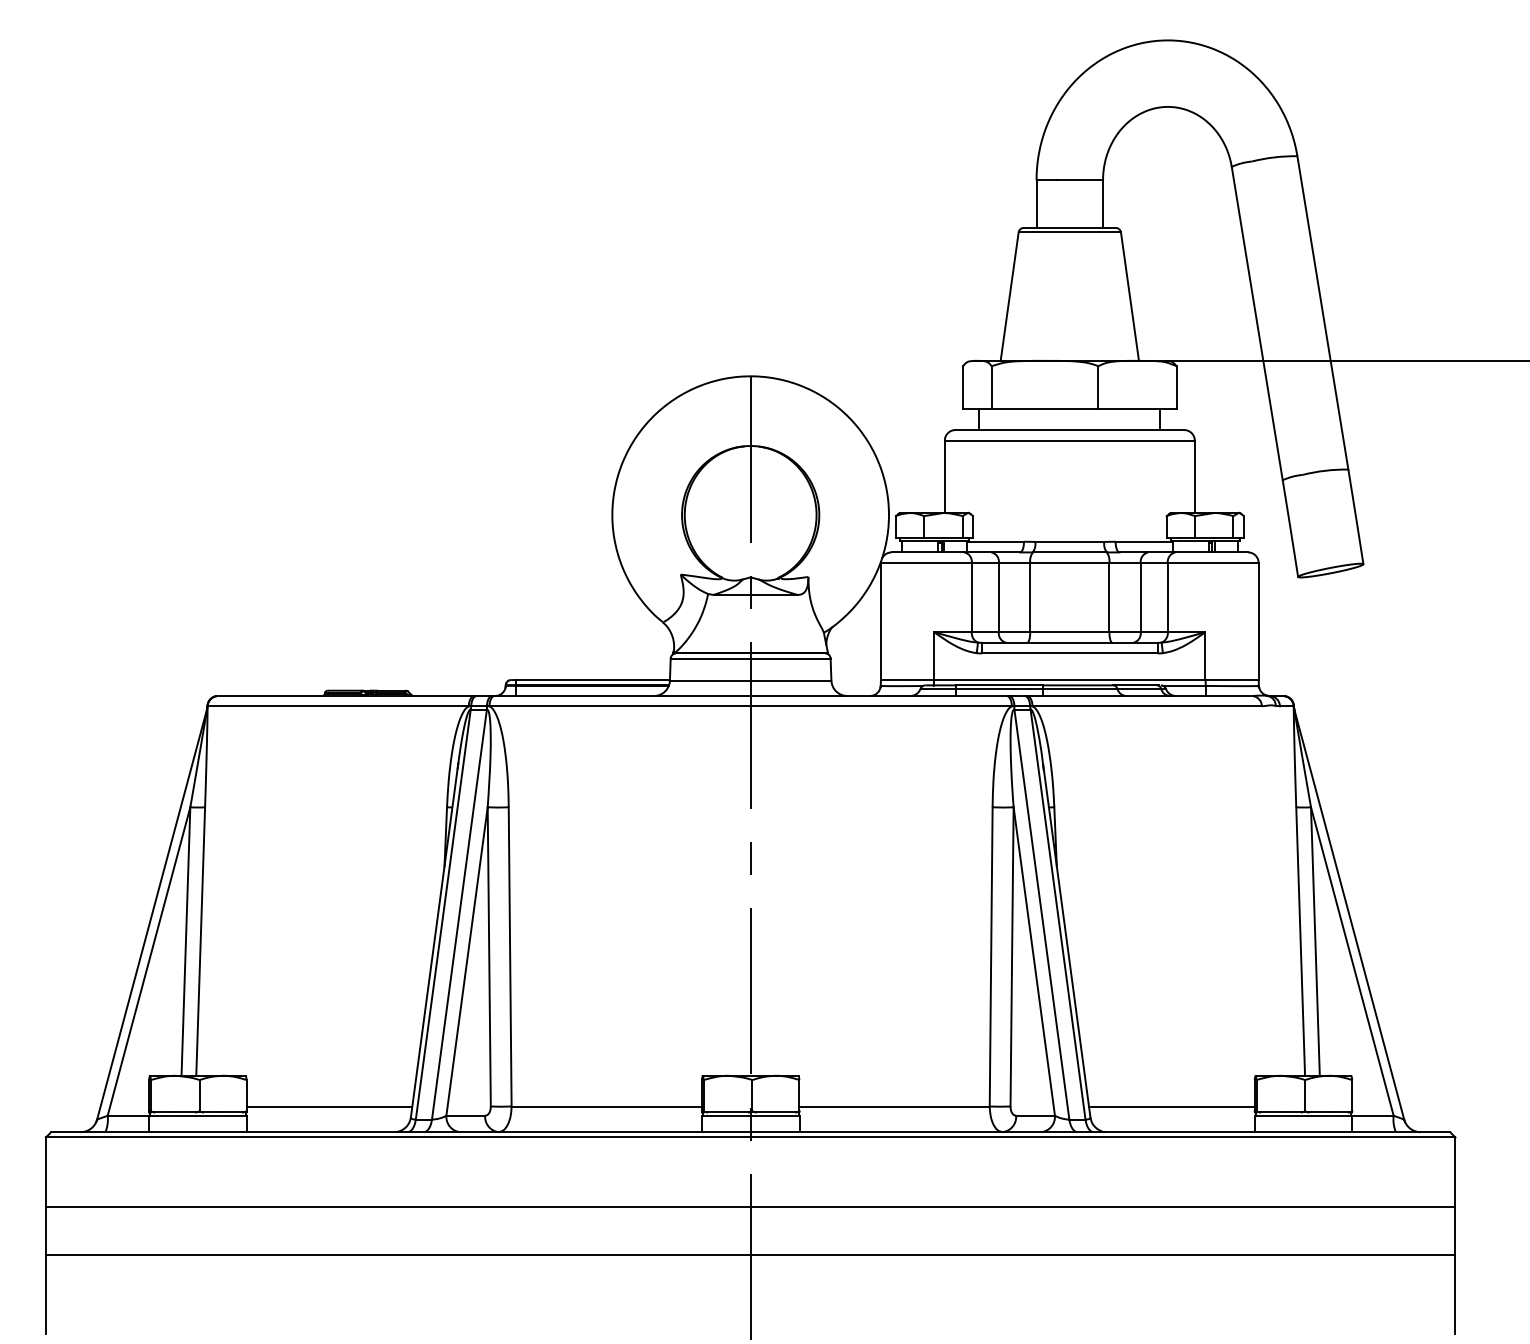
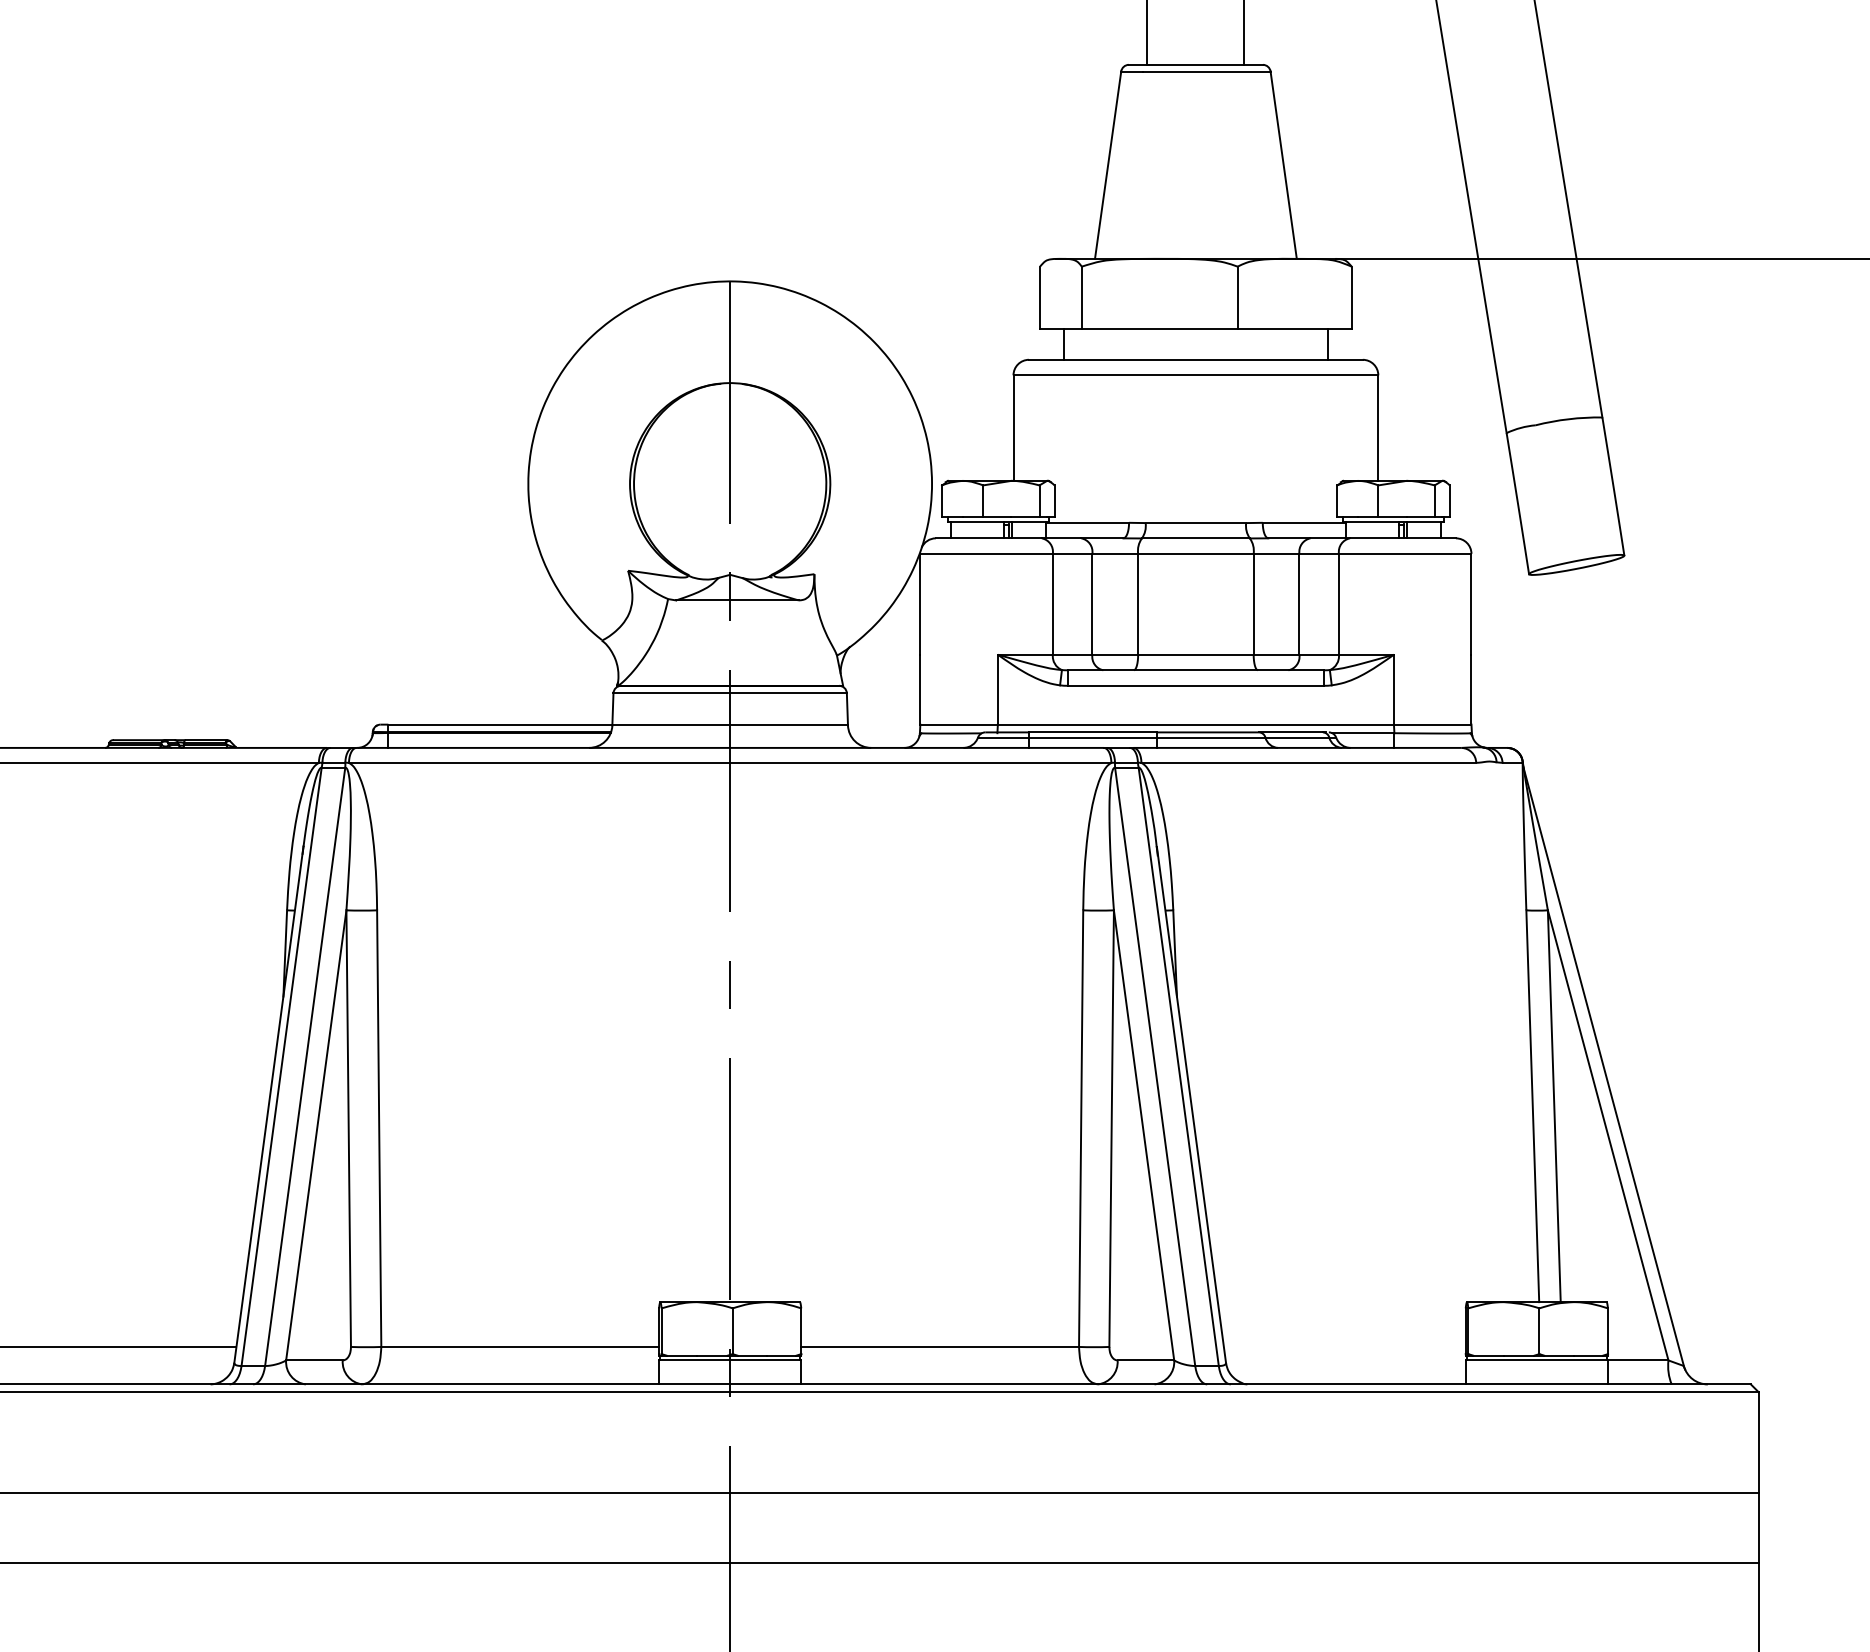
line: (1171, 1106) -> (1344, 1346), removed

